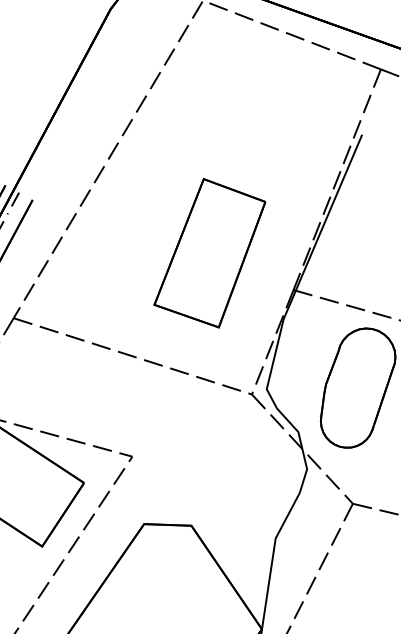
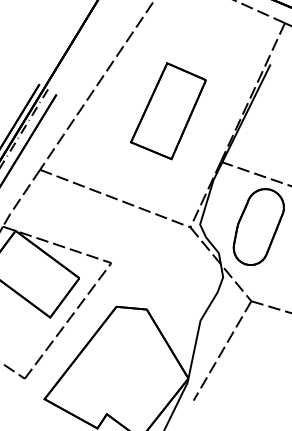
part: (208, 253) -> (167, 111), moved

